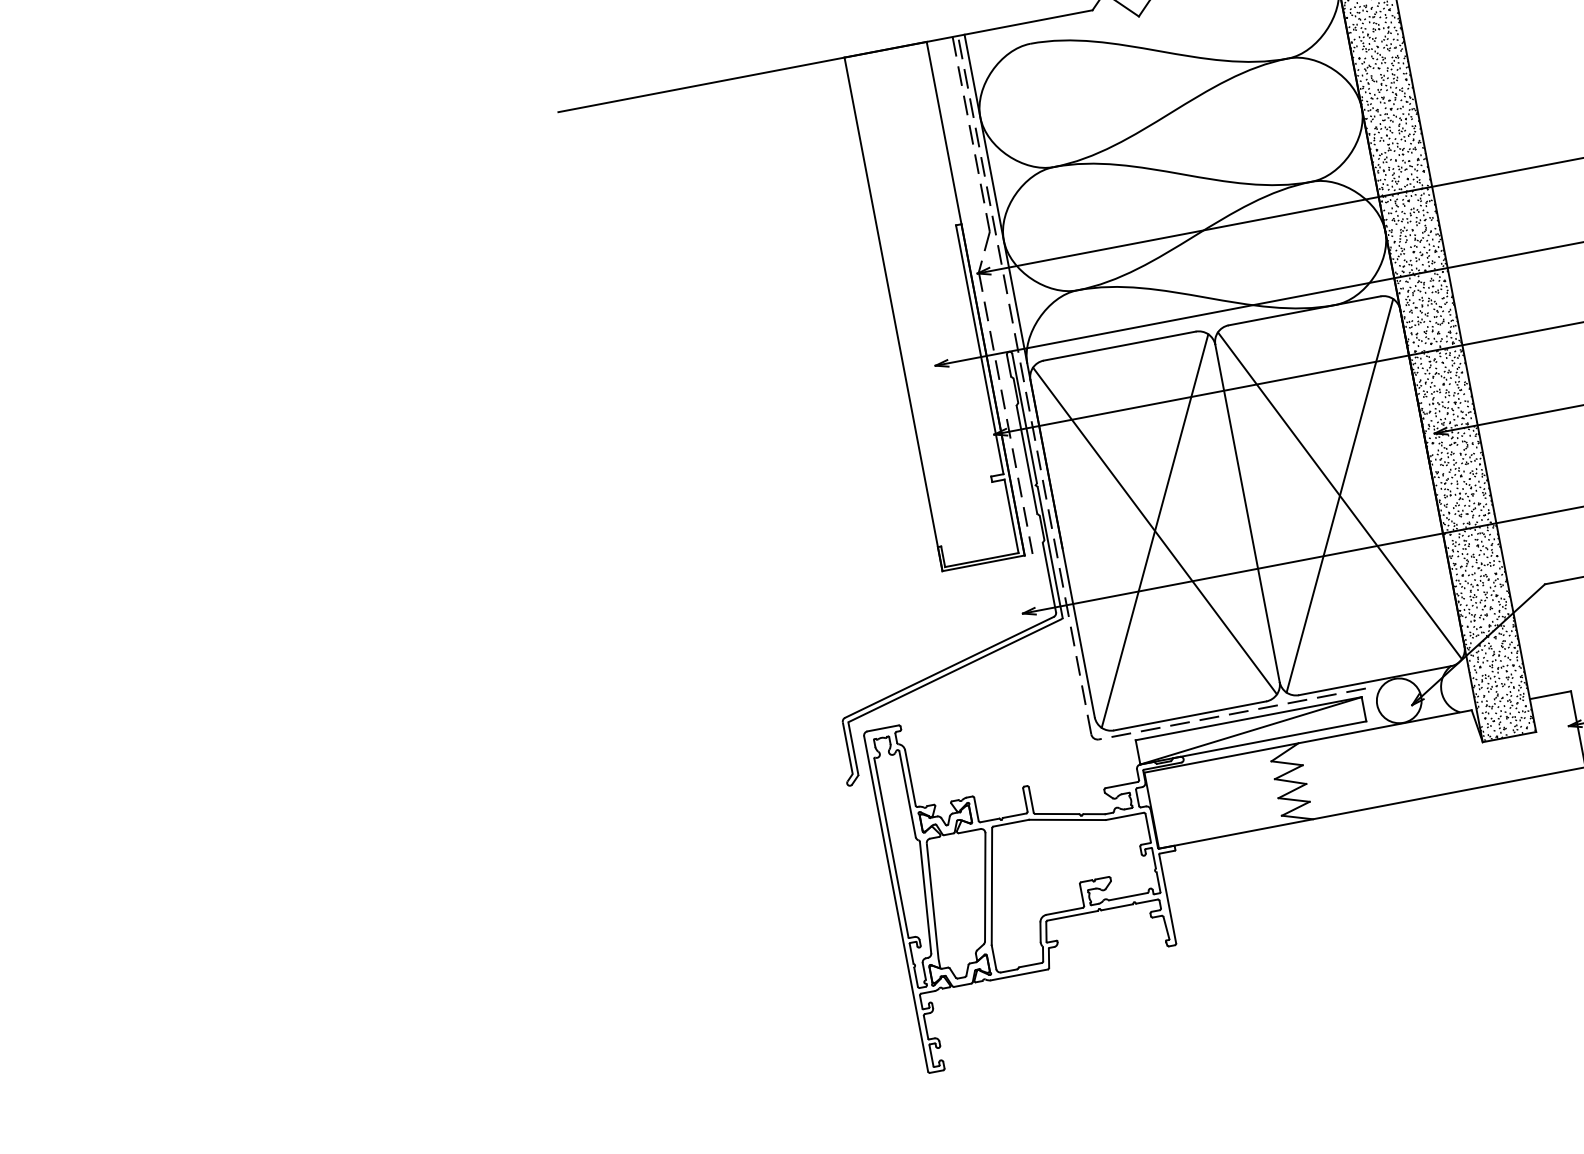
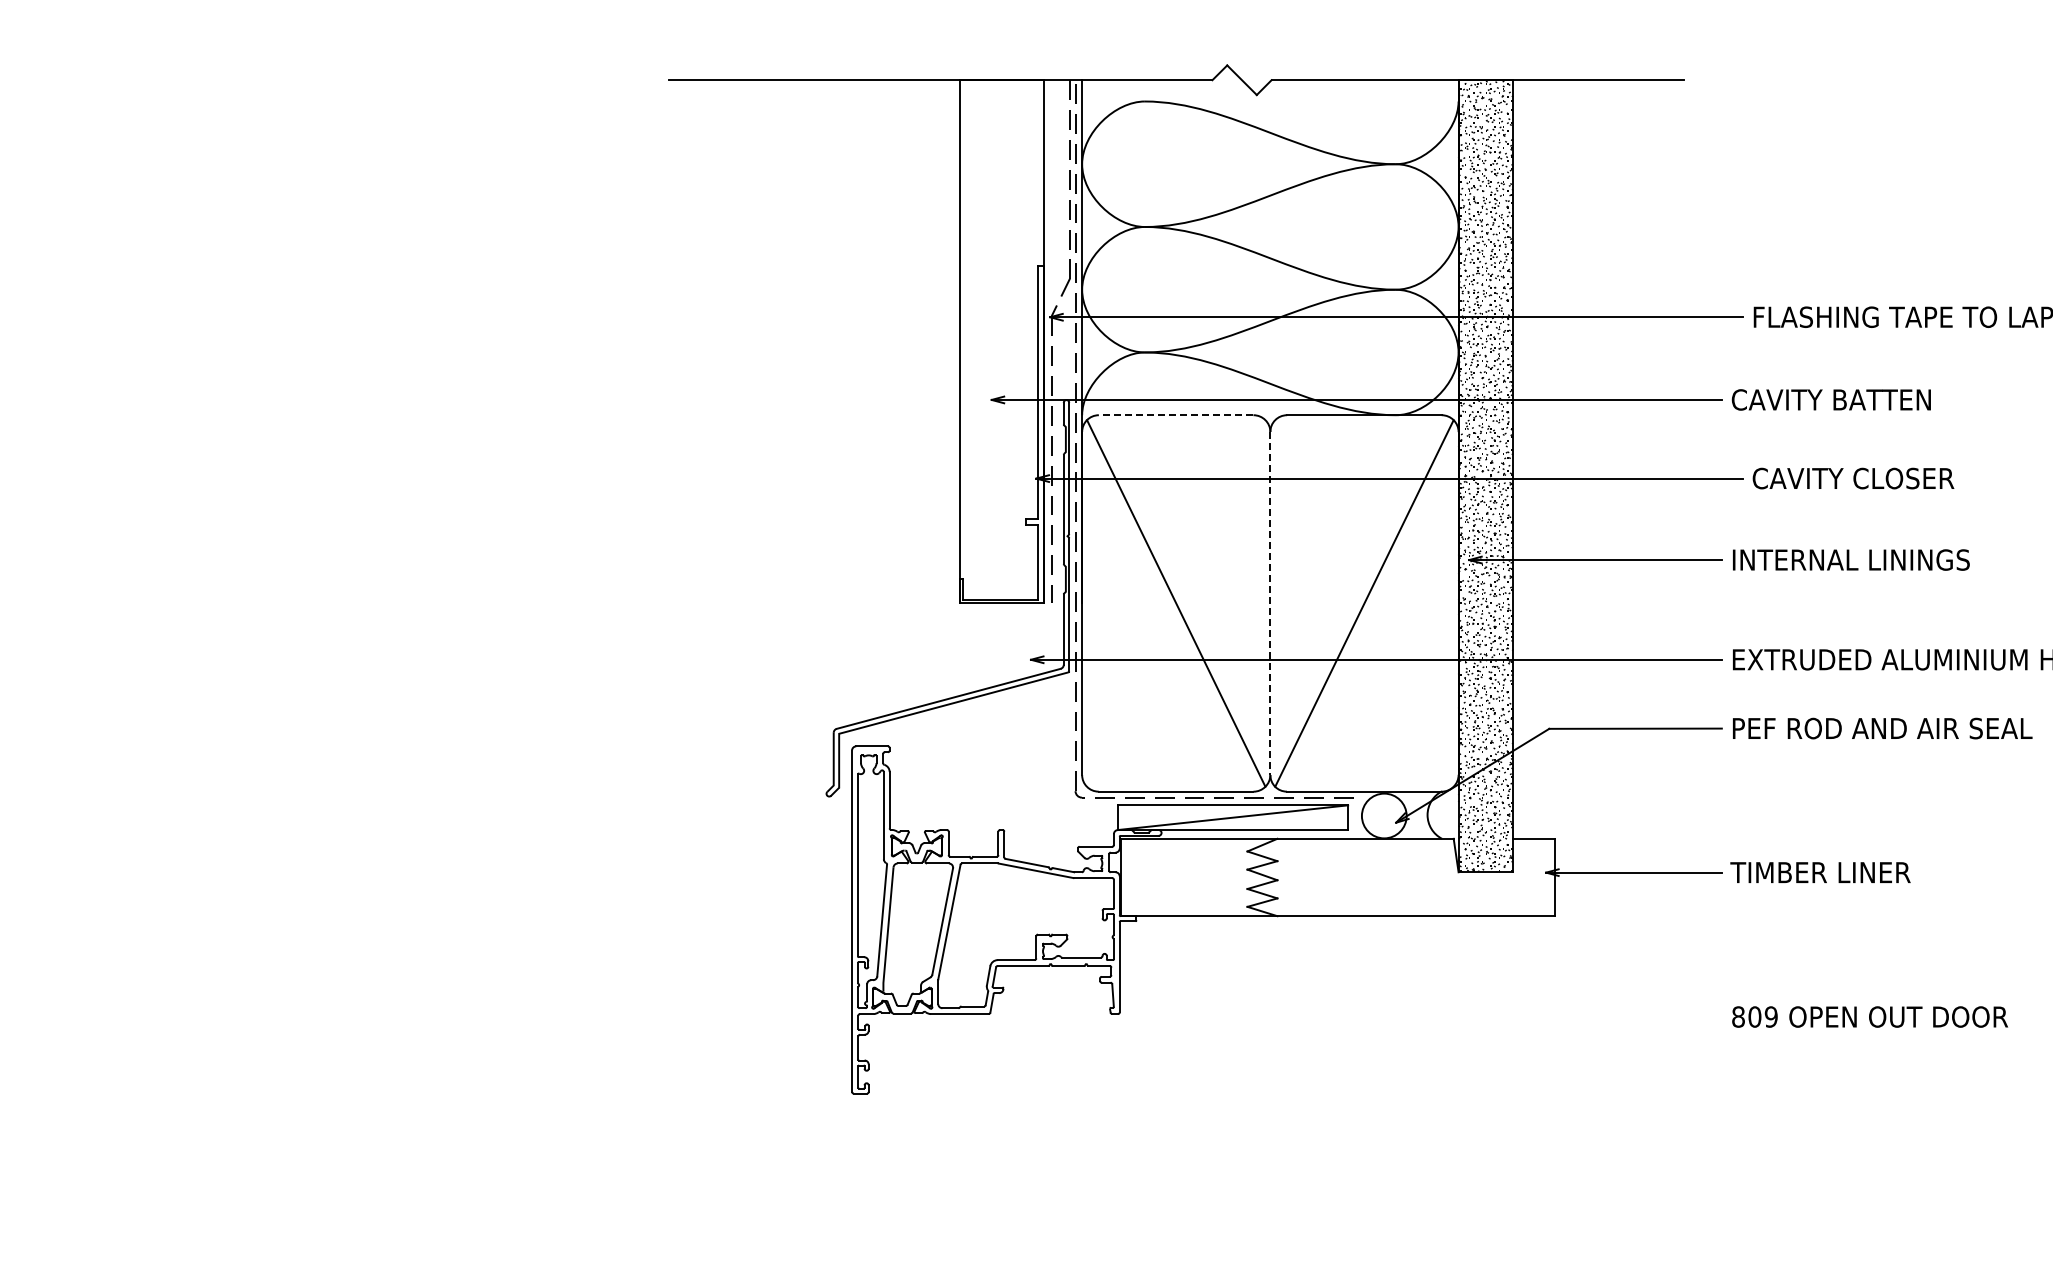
line: (1119, 346) -> (1175, 415), solid -> dashed
line: (1339, 495) -> (1364, 603), removed
line: (1247, 513) -> (1270, 603), solid -> dashed
line: (1155, 531) -> (1176, 603), removed

